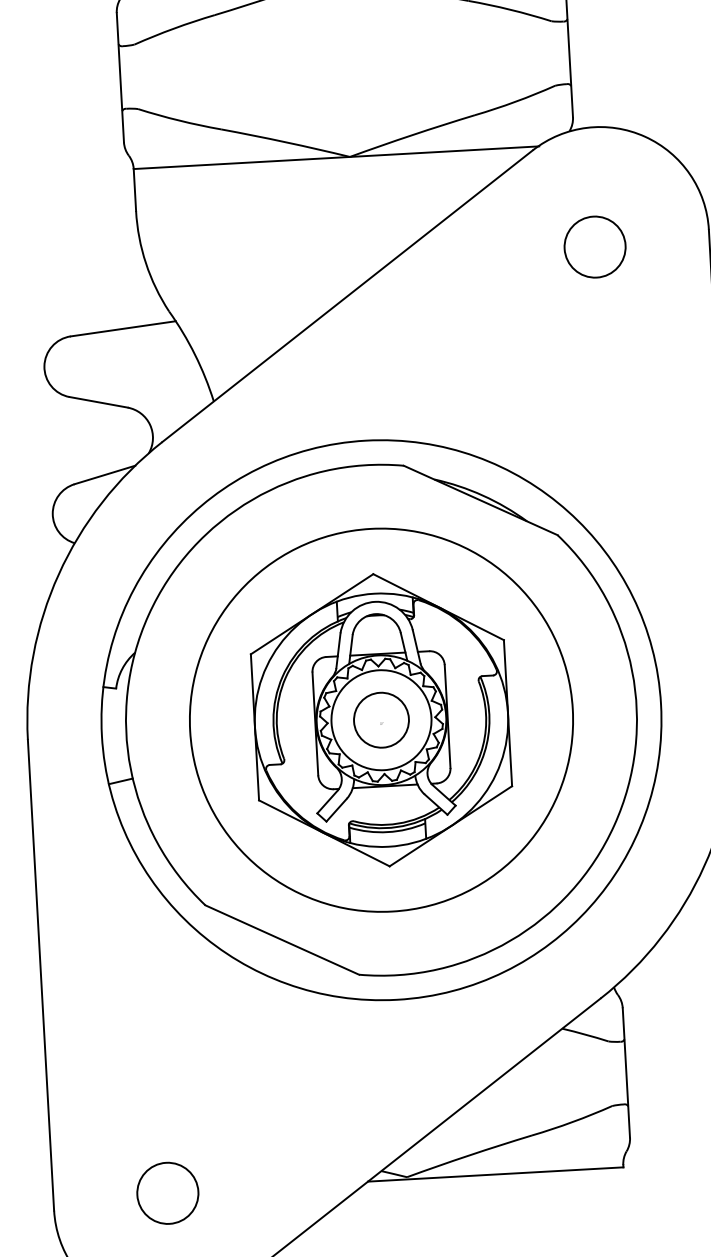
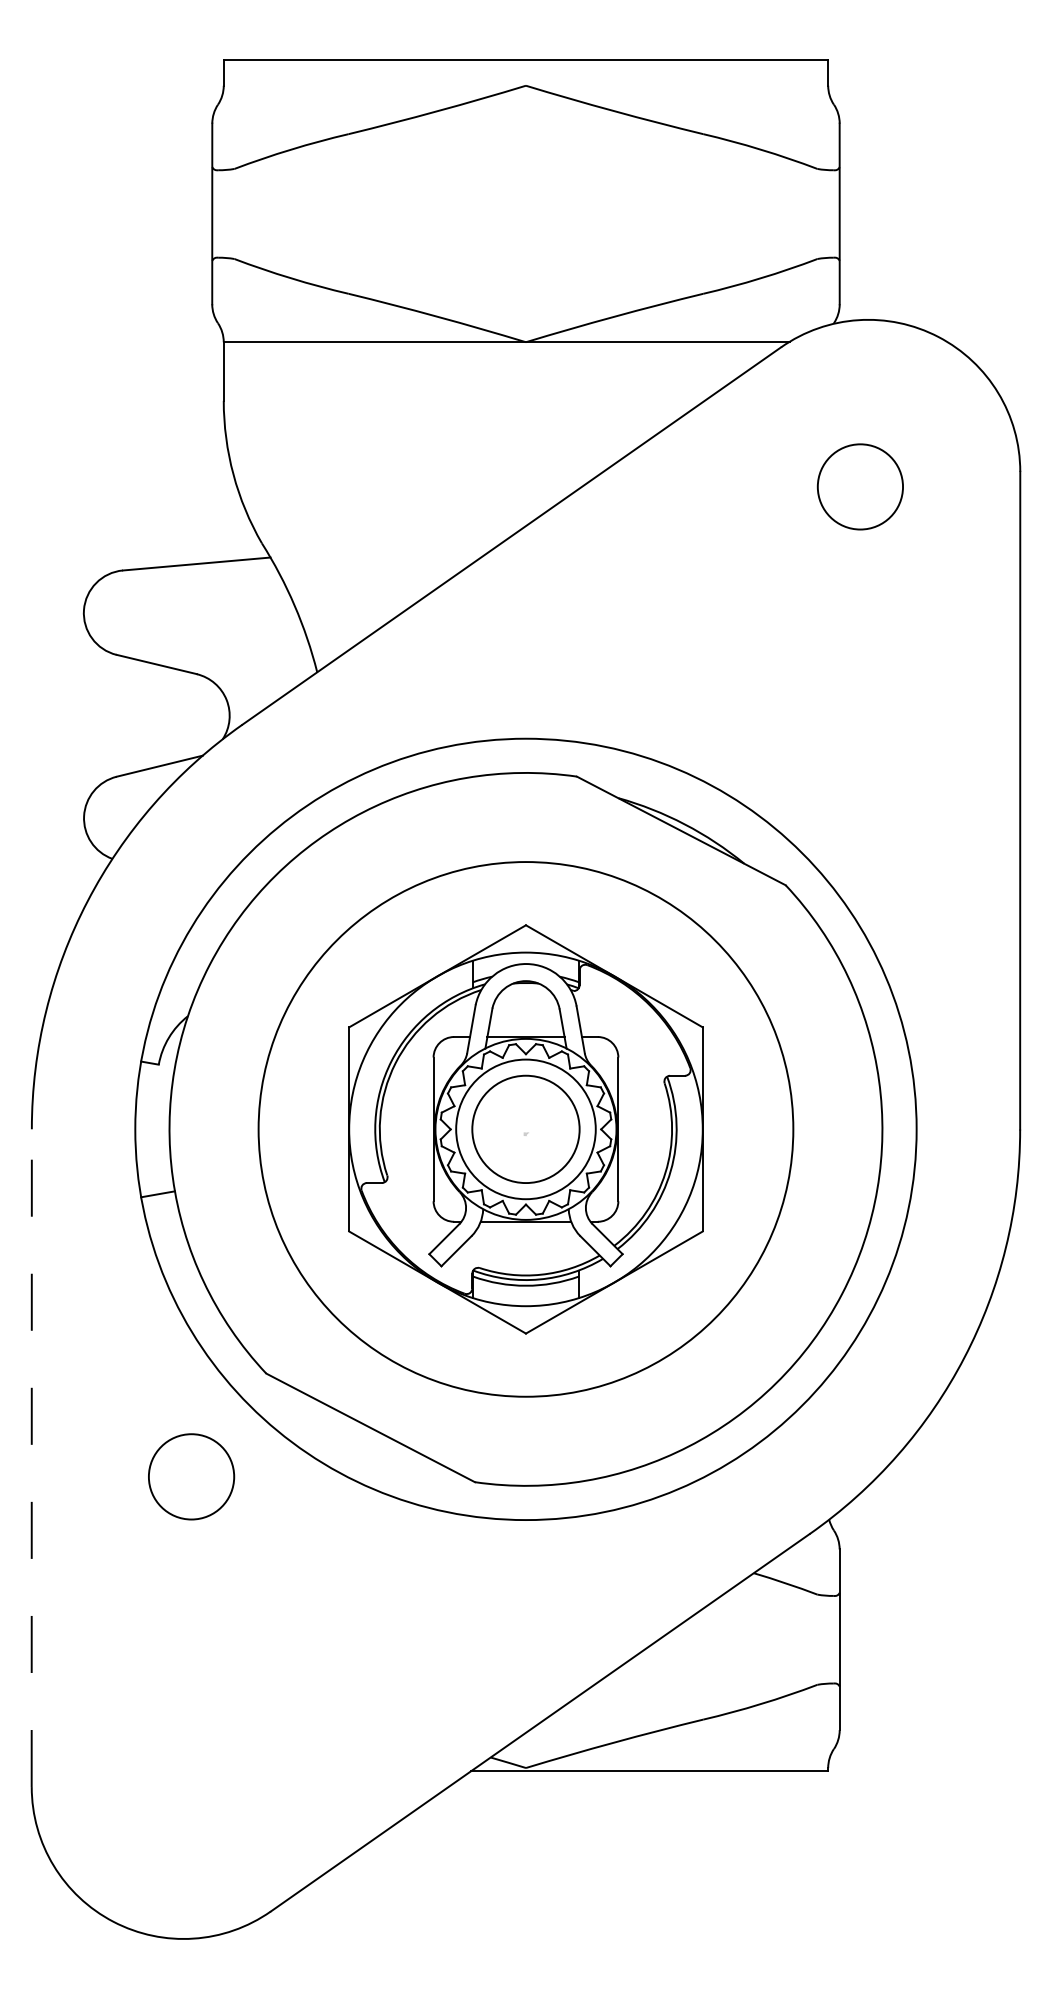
circle: (381, 720) -> (525, 1129), size x1.4
line: (40, 975) -> (31, 1458), solid -> dashed
circle: (167, 1193) -> (191, 1476), moved

